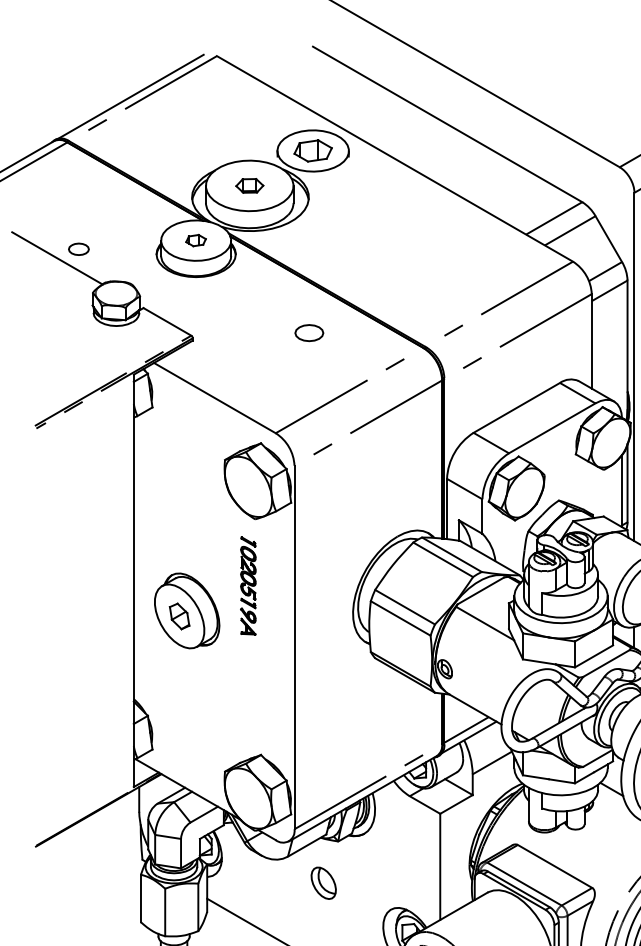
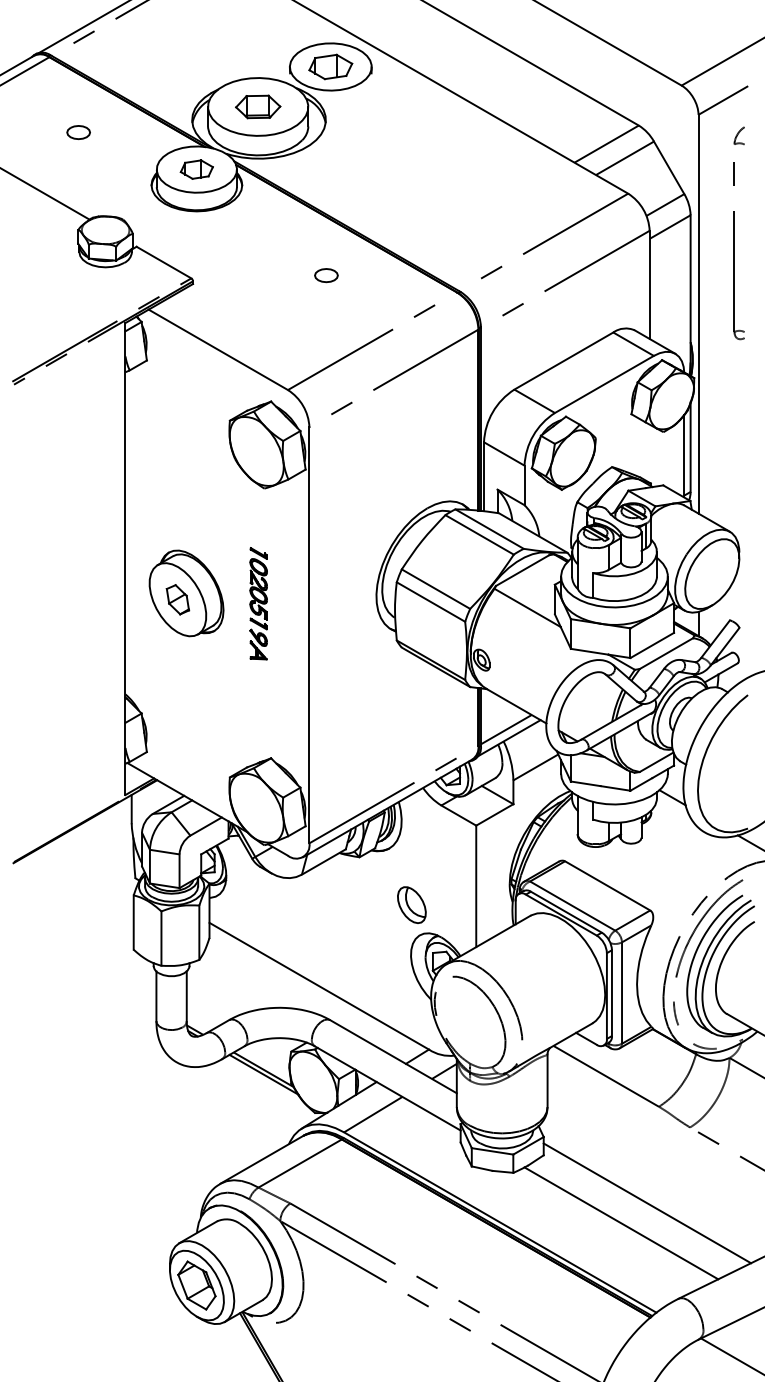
part: (250, 185) -> (258, 106), size x1.43
part: (195, 240) -> (196, 169), size x1.43
part: (78, 249) -> (78, 132), moved
part: (309, 333) -> (326, 275), size x0.71
part: (248, 585) -> (258, 603), moved
part: (323, 882) -> (411, 904), moved

